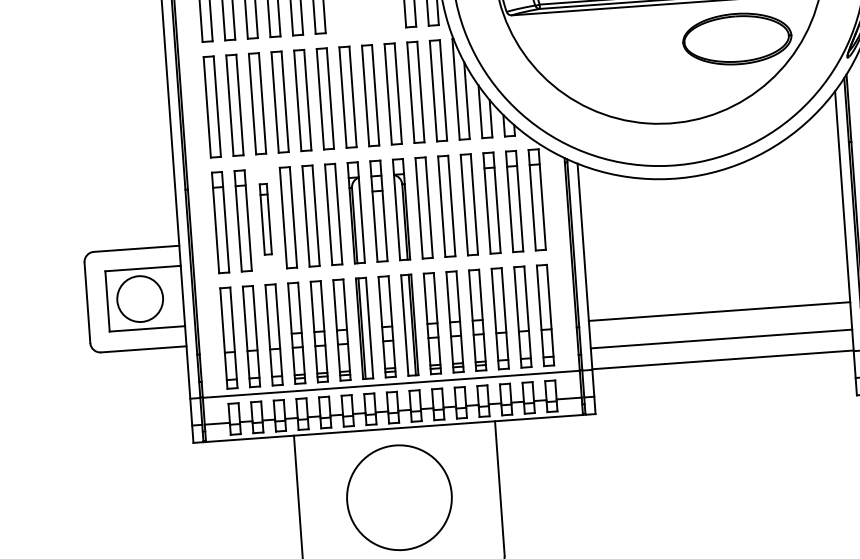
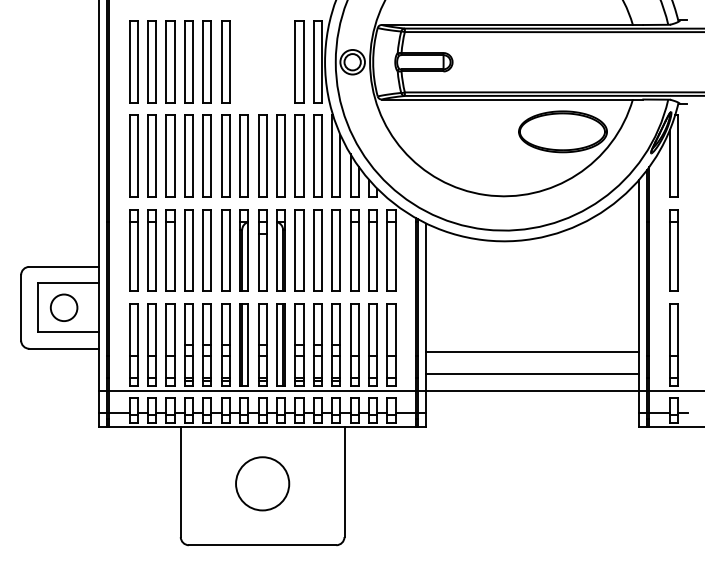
part: (265, 219) -> (170, 250), size x1.43
circle: (139, 298) -> (63, 307), size x0.71
circle: (399, 497) -> (262, 483), size x0.62

